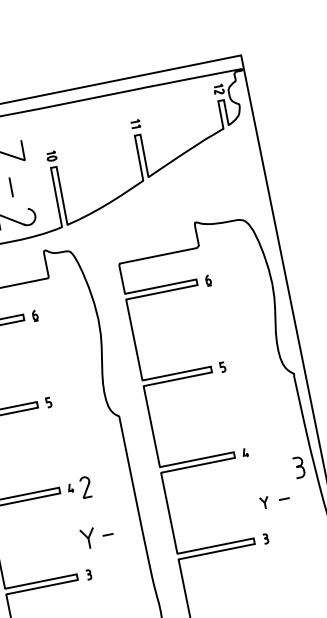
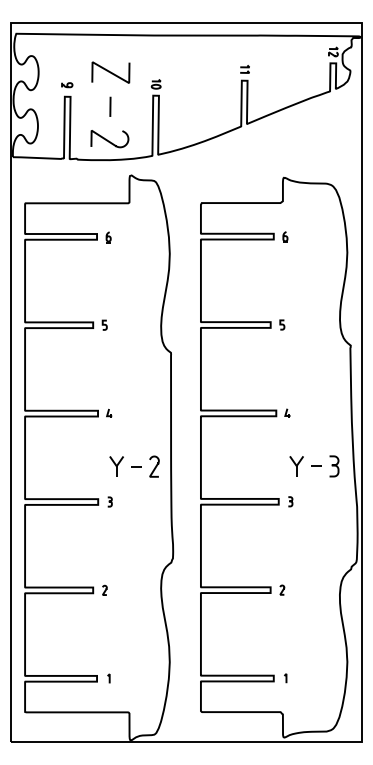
curve: (299, 467) -> (334, 466), moved
curve: (87, 486) -> (155, 466), moved
part: (264, 503) -> (296, 466), size x1.67

